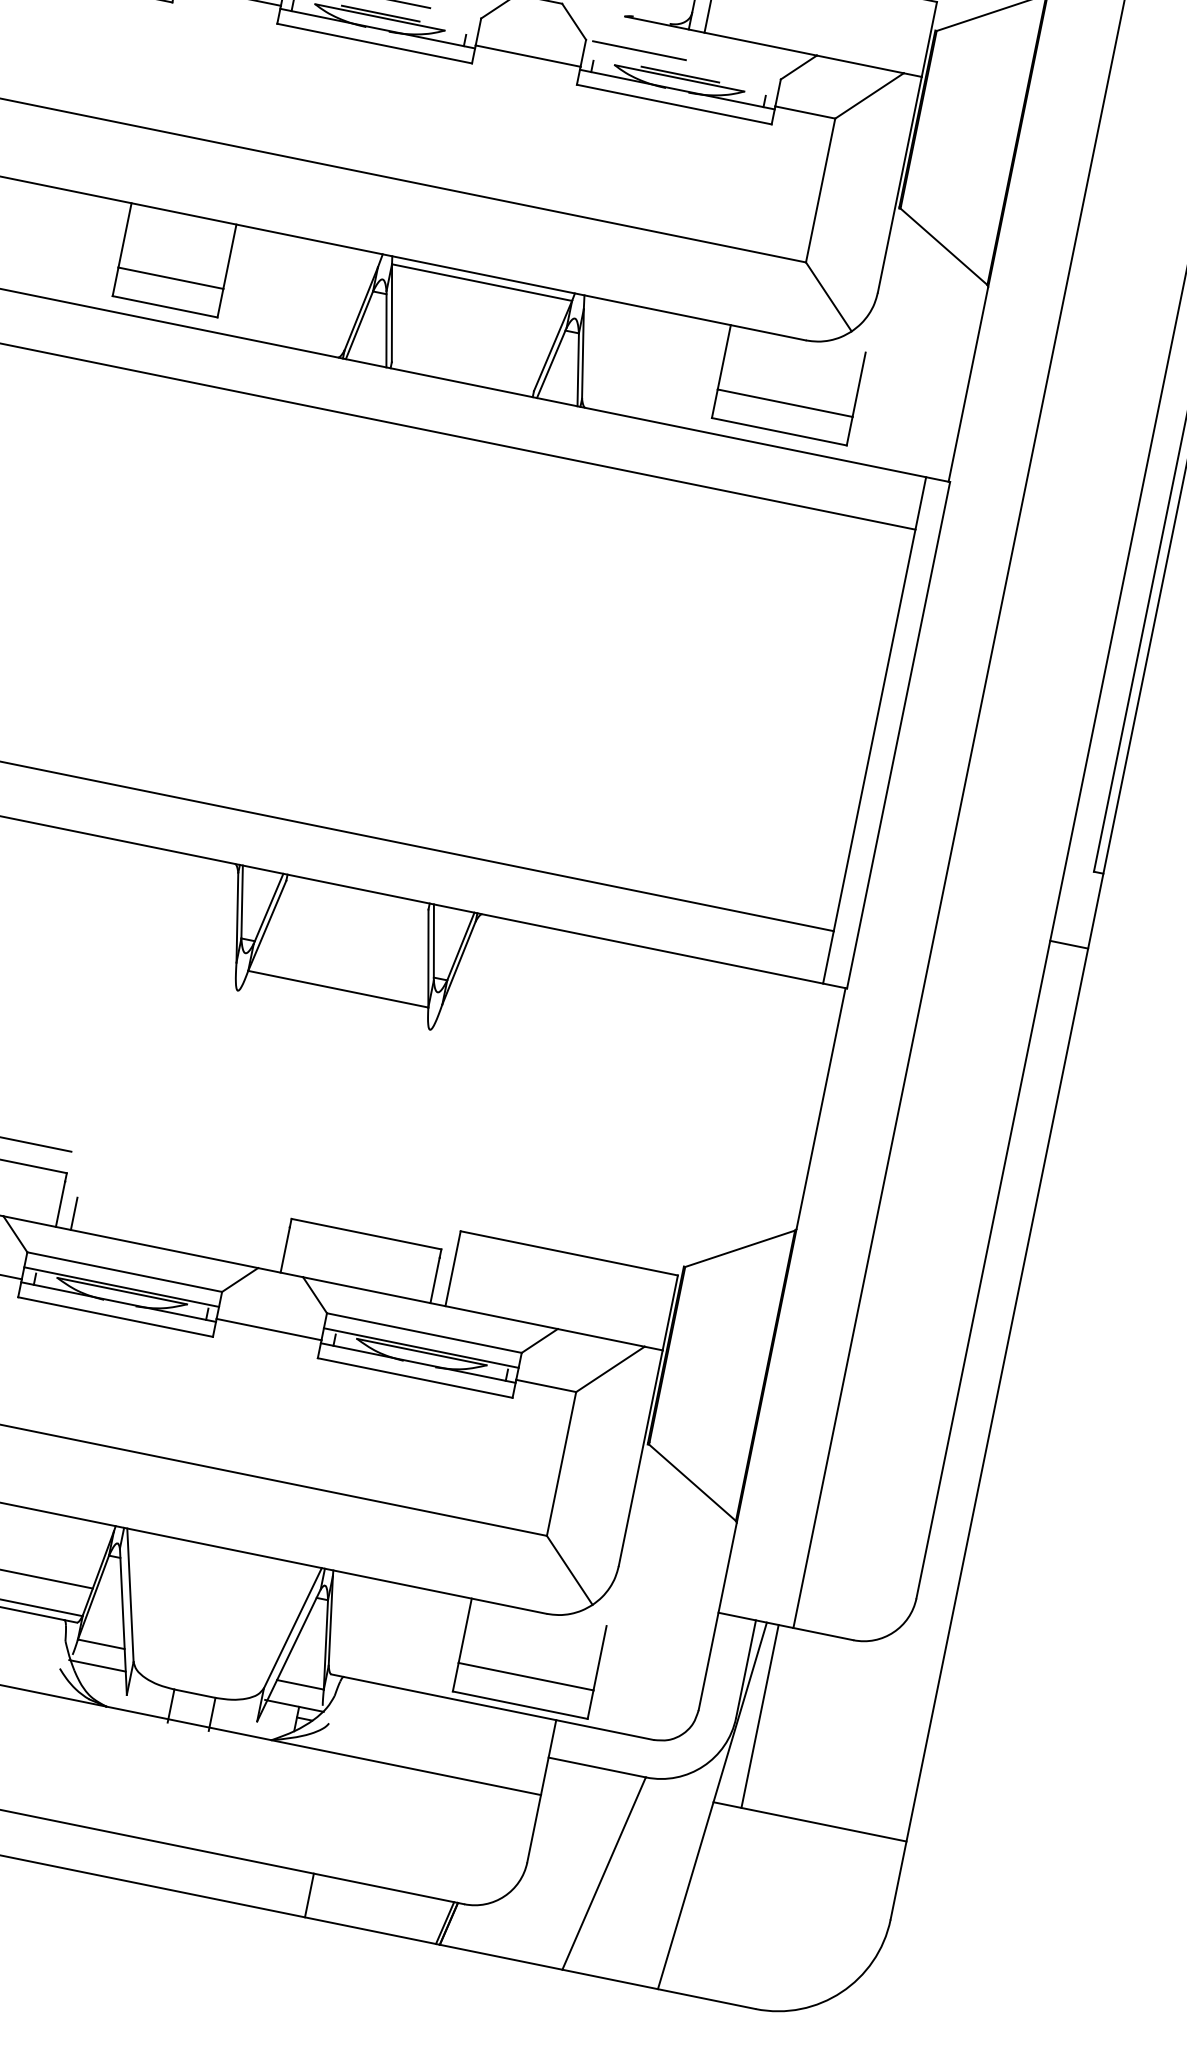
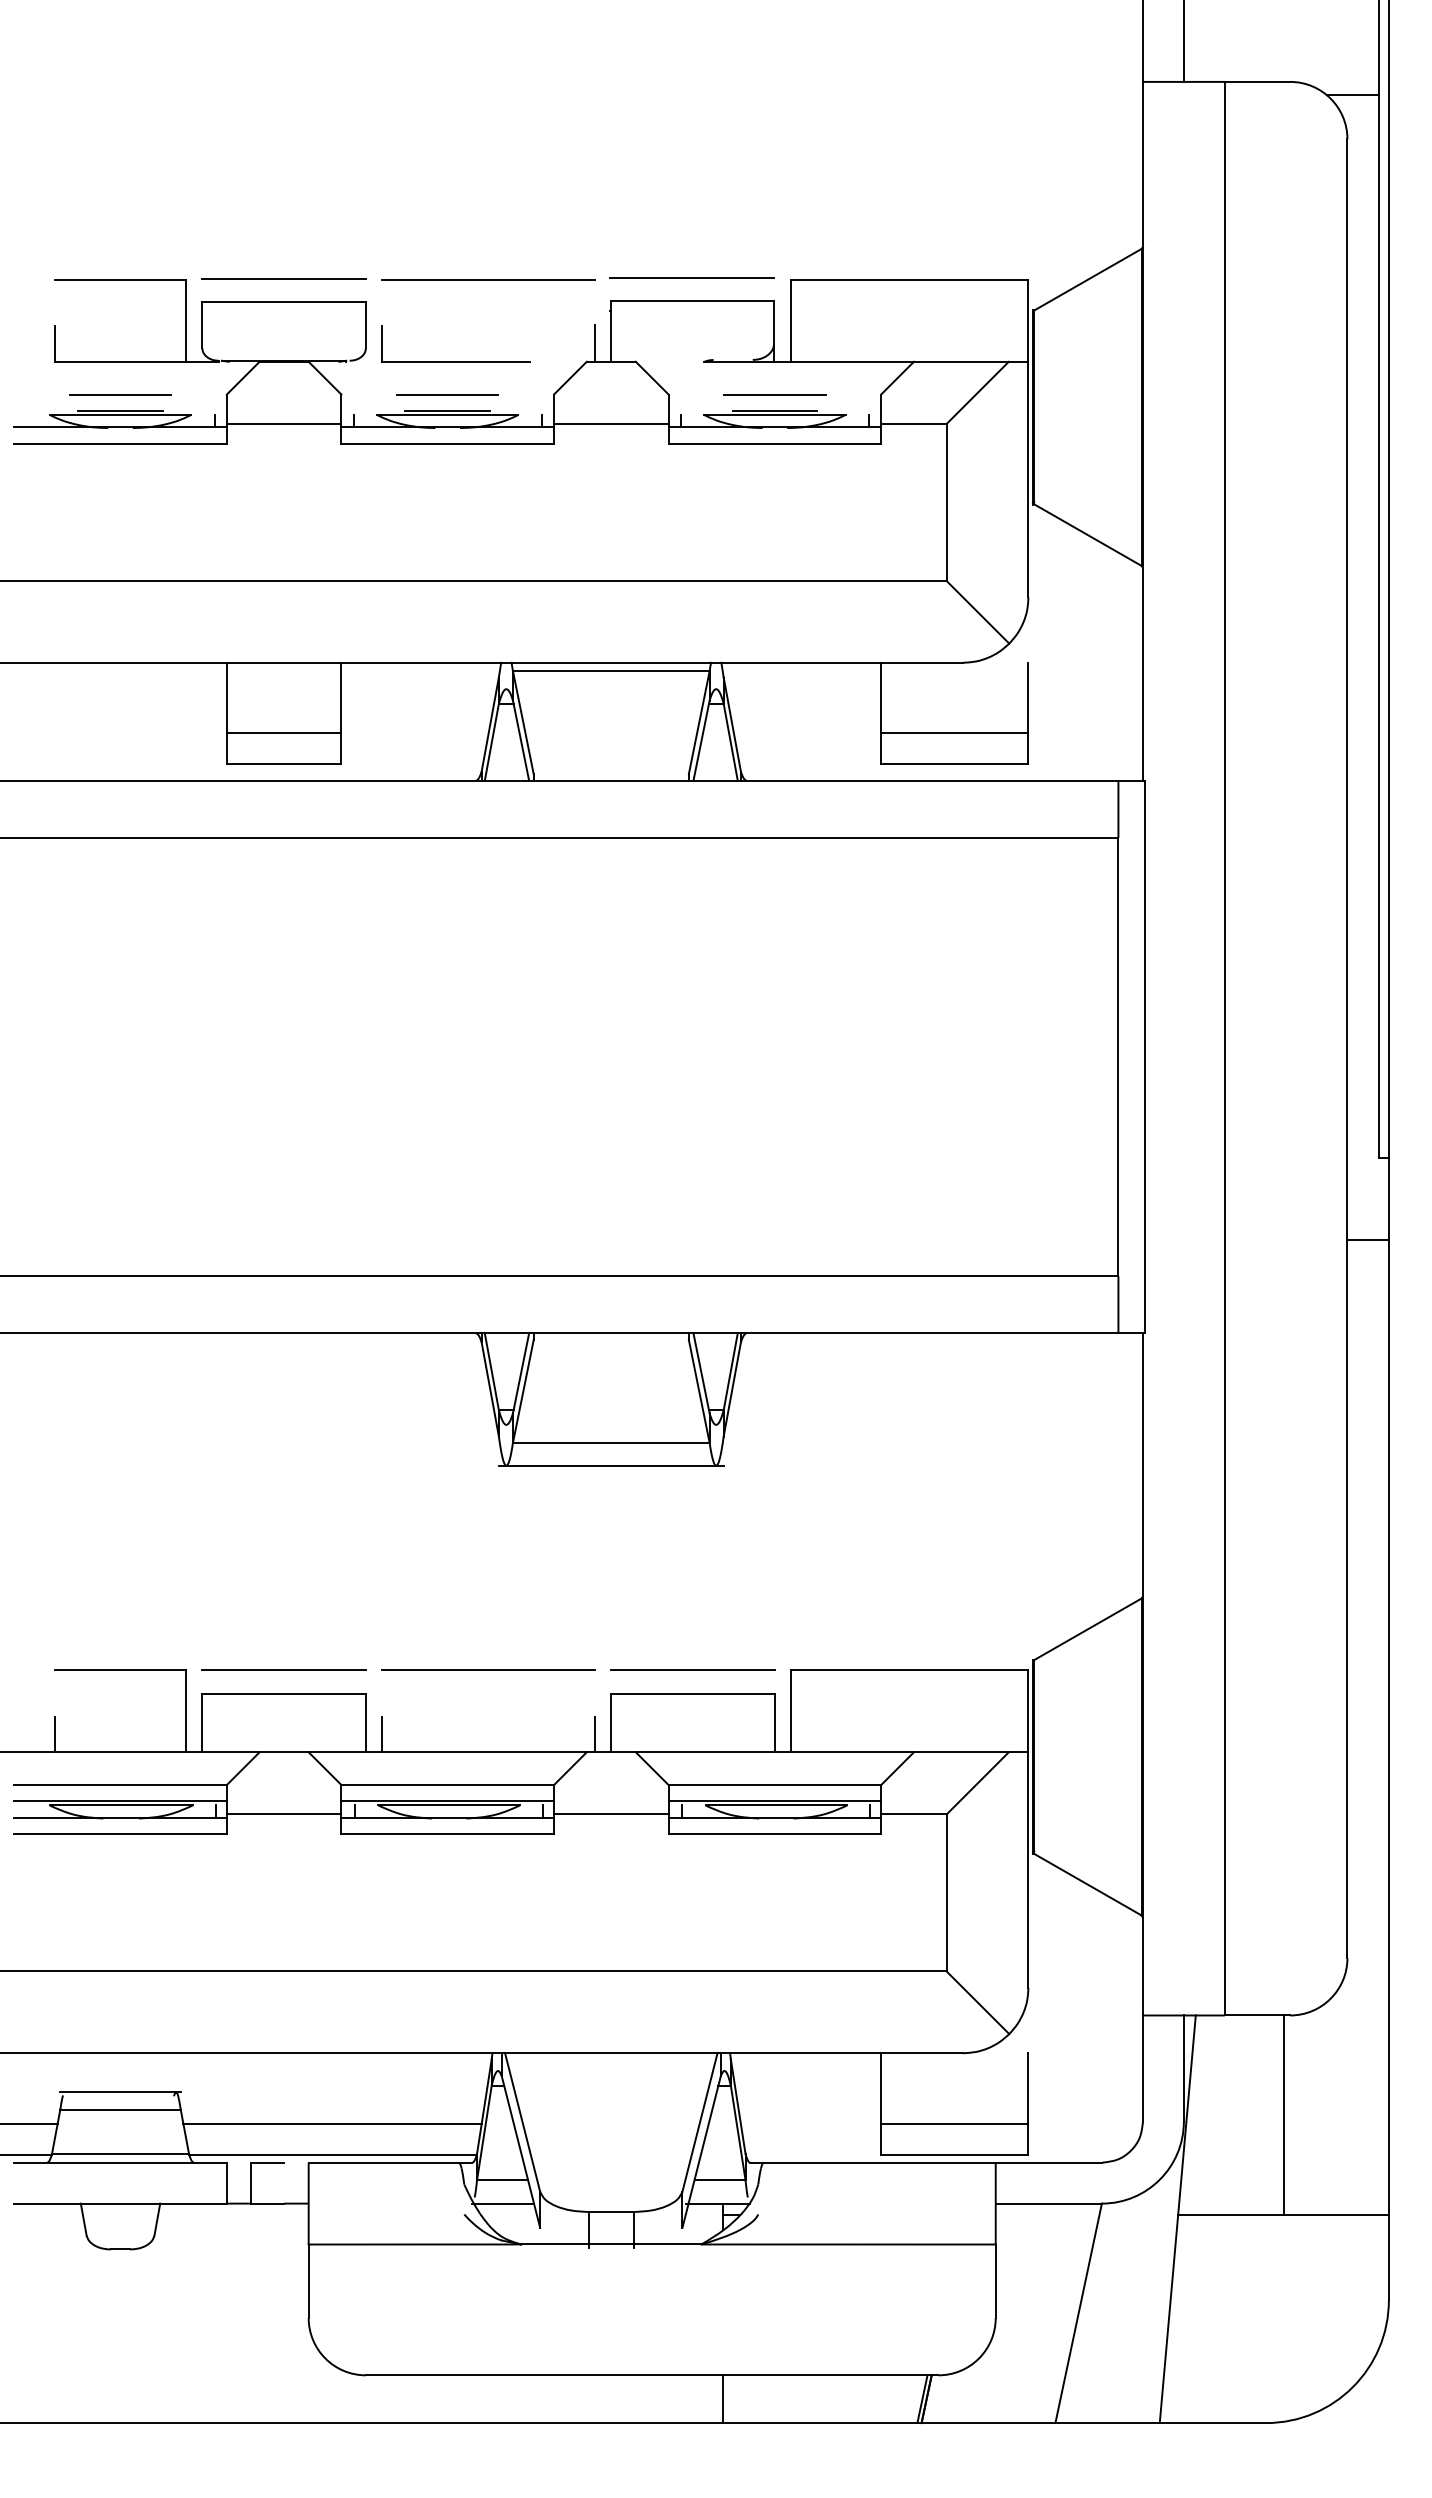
line: (639, 50) -> (774, 394), moved
line: (333, 1009) -> (610, 1465), added
line: (183, 1173) -> (488, 1669), added
line: (371, 1213) -> (693, 1670), added
line: (268, 1253) -> (594, 1734), added
line: (759, 1716) -> (1283, 2115), moved
line: (309, 1895) -> (723, 2399), moved

